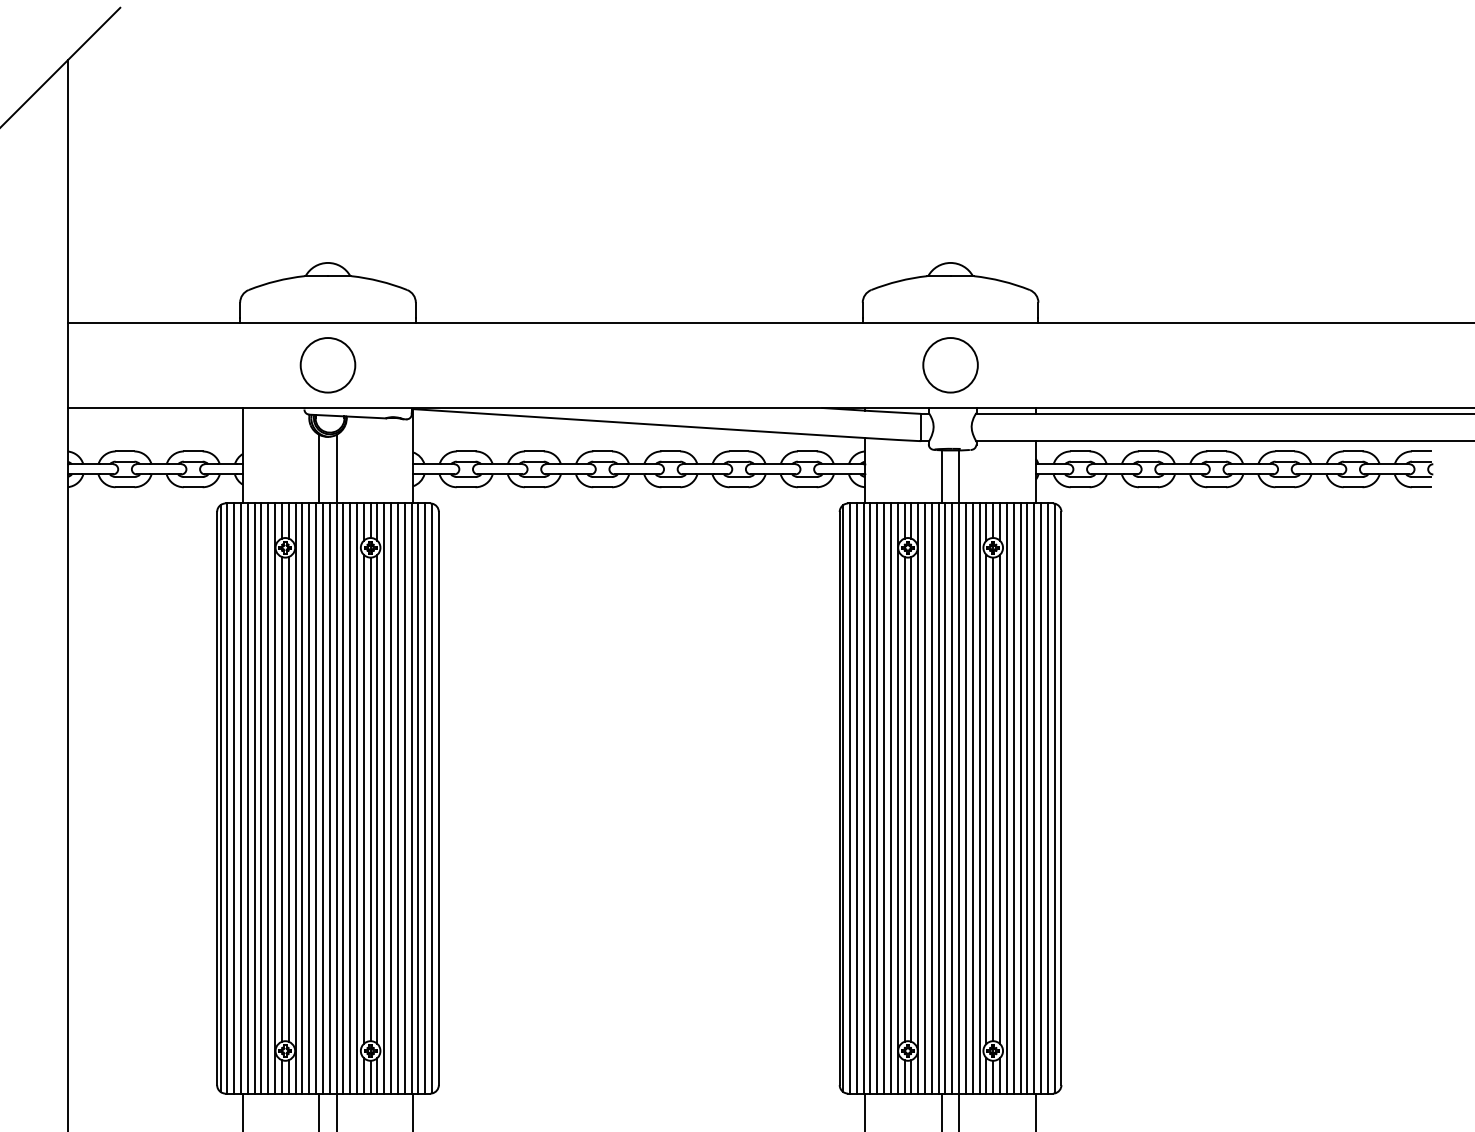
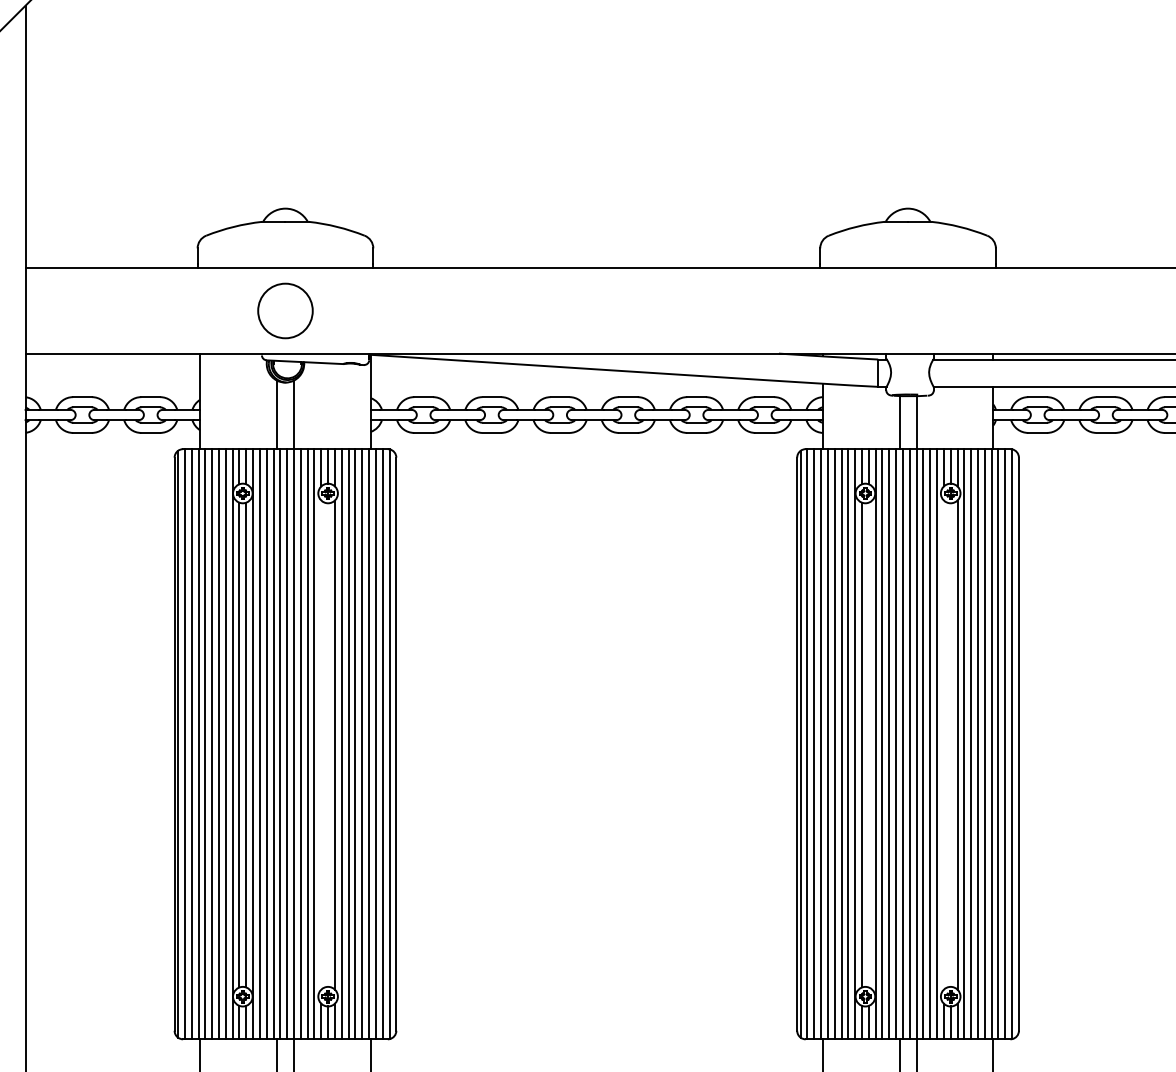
circle: (950, 365) -> (907, 311), removed
line: (363, 798) -> (320, 744), removed
line: (986, 798) -> (943, 744), removed
line: (370, 799) -> (327, 745), removed
line: (911, 799) -> (868, 745), removed
line: (993, 799) -> (950, 745), removed

